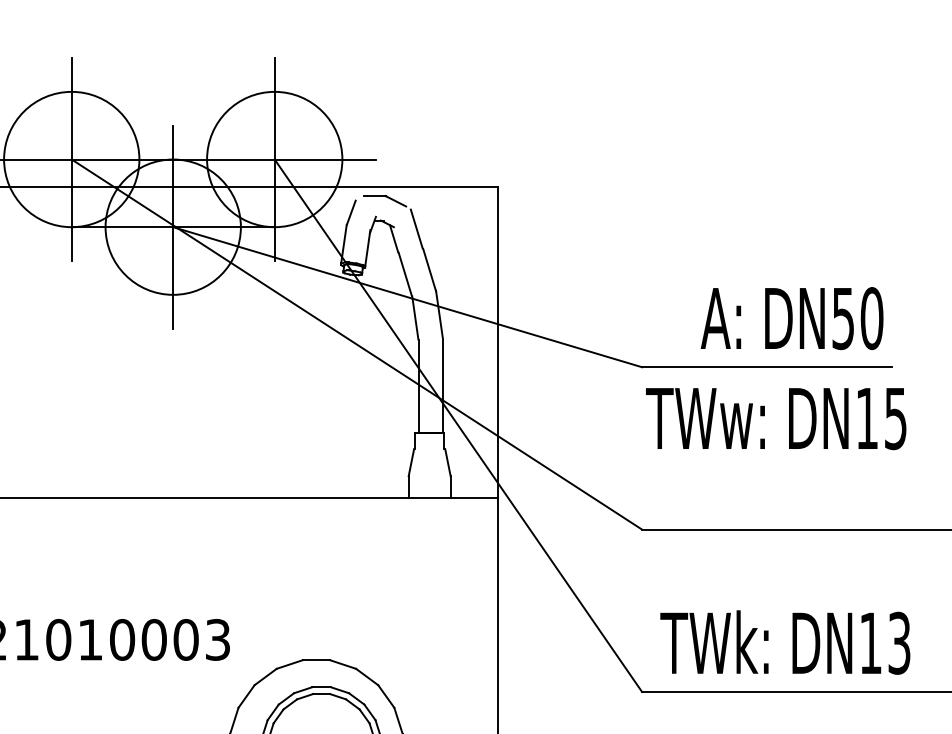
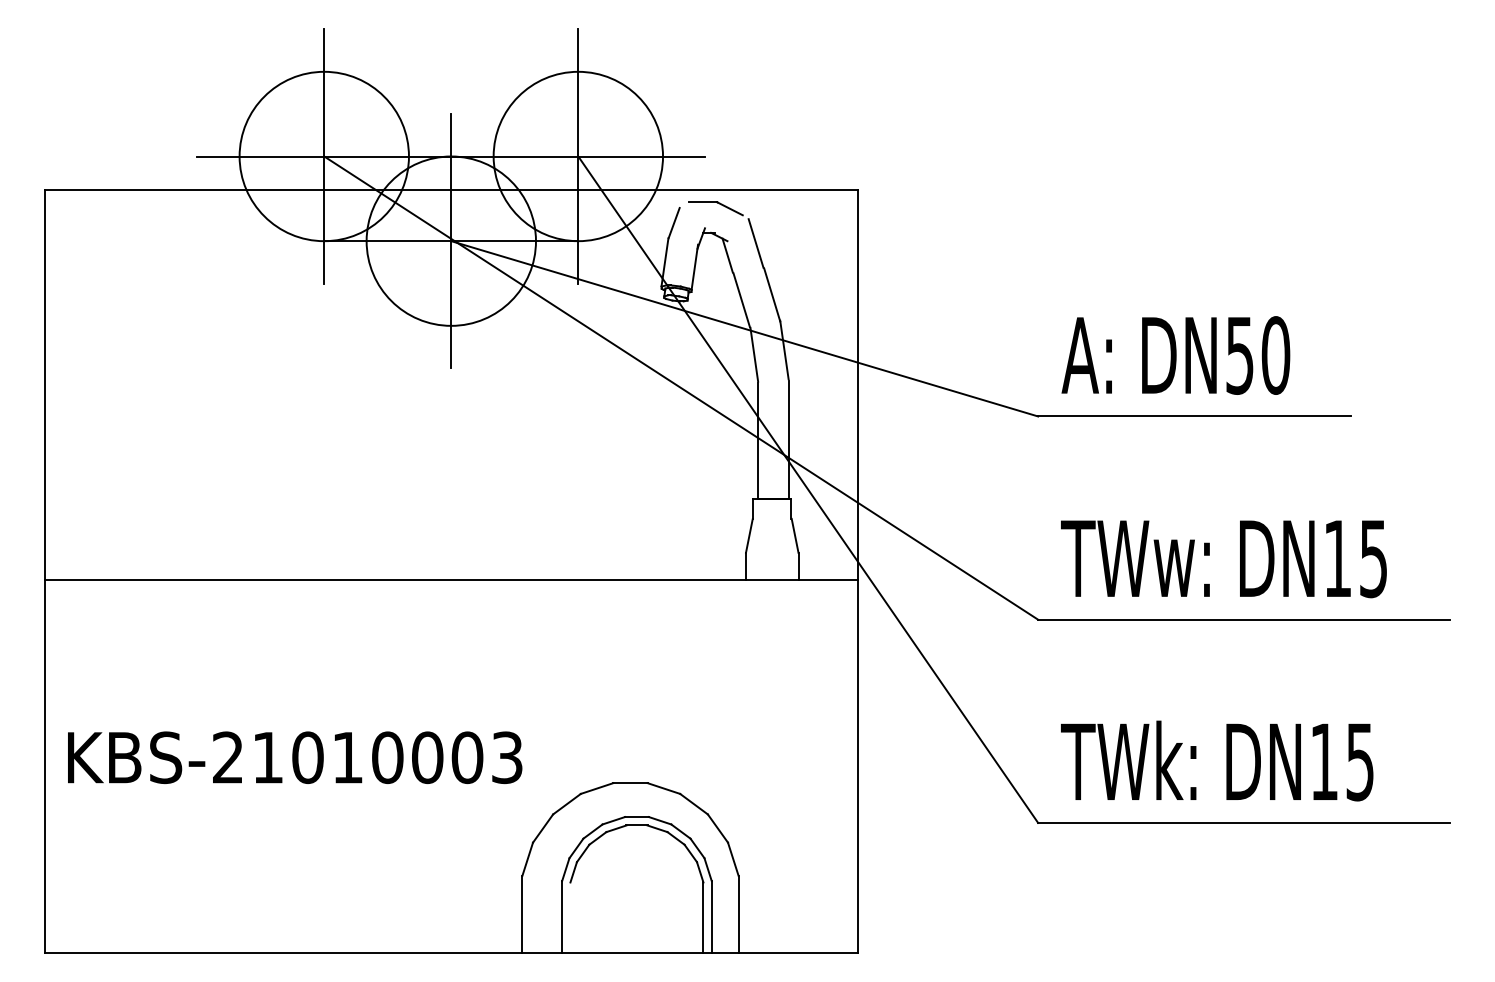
text: (791, 318) -> (1175, 355), moved
text: (775, 419) -> (1223, 559), moved
text: (899, 642) -> (1360, 761), DN13 -> DN15

